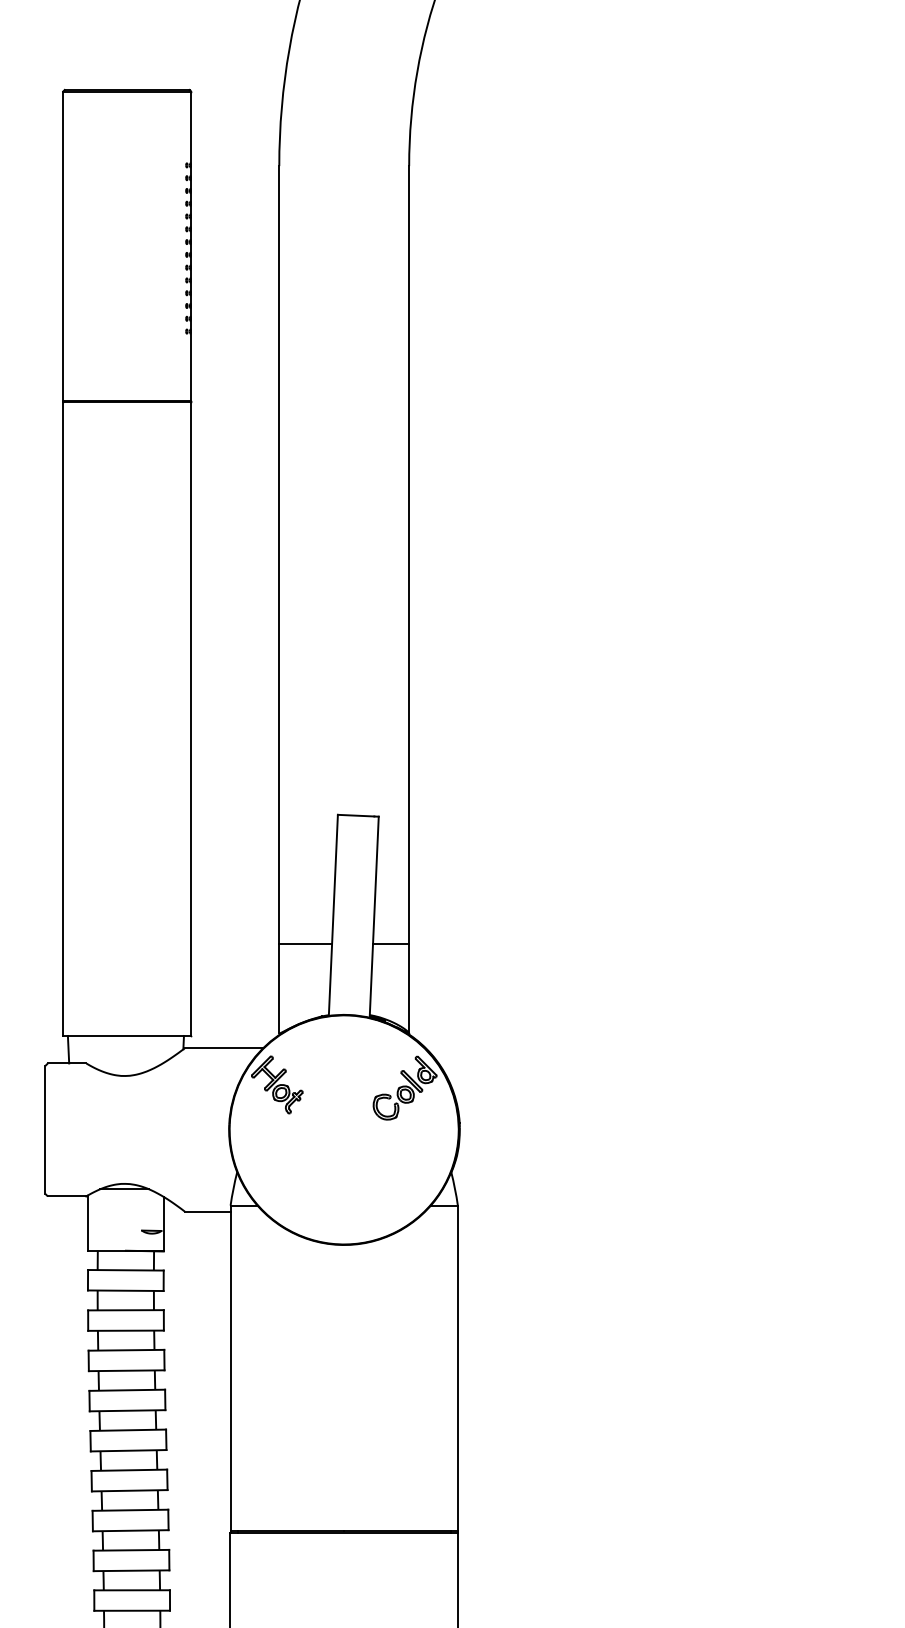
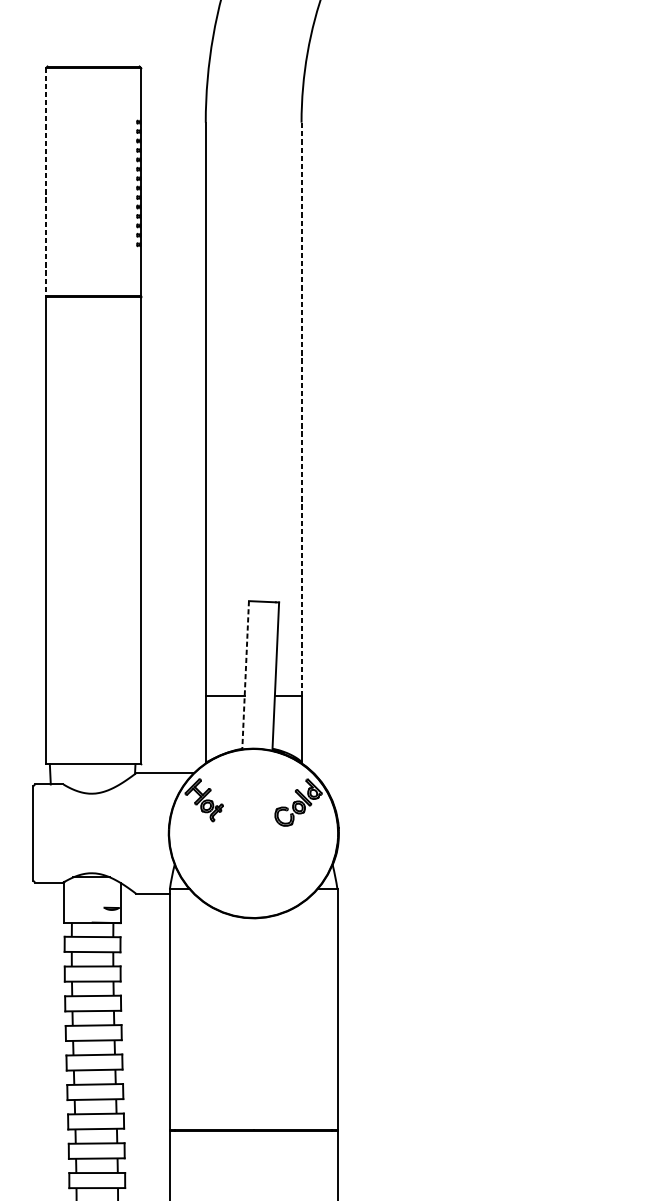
line: (63, 246) -> (46, 181), solid -> dashed
line: (409, 554) -> (301, 409), solid -> dashed
line: (333, 915) -> (245, 675), solid -> dashed

